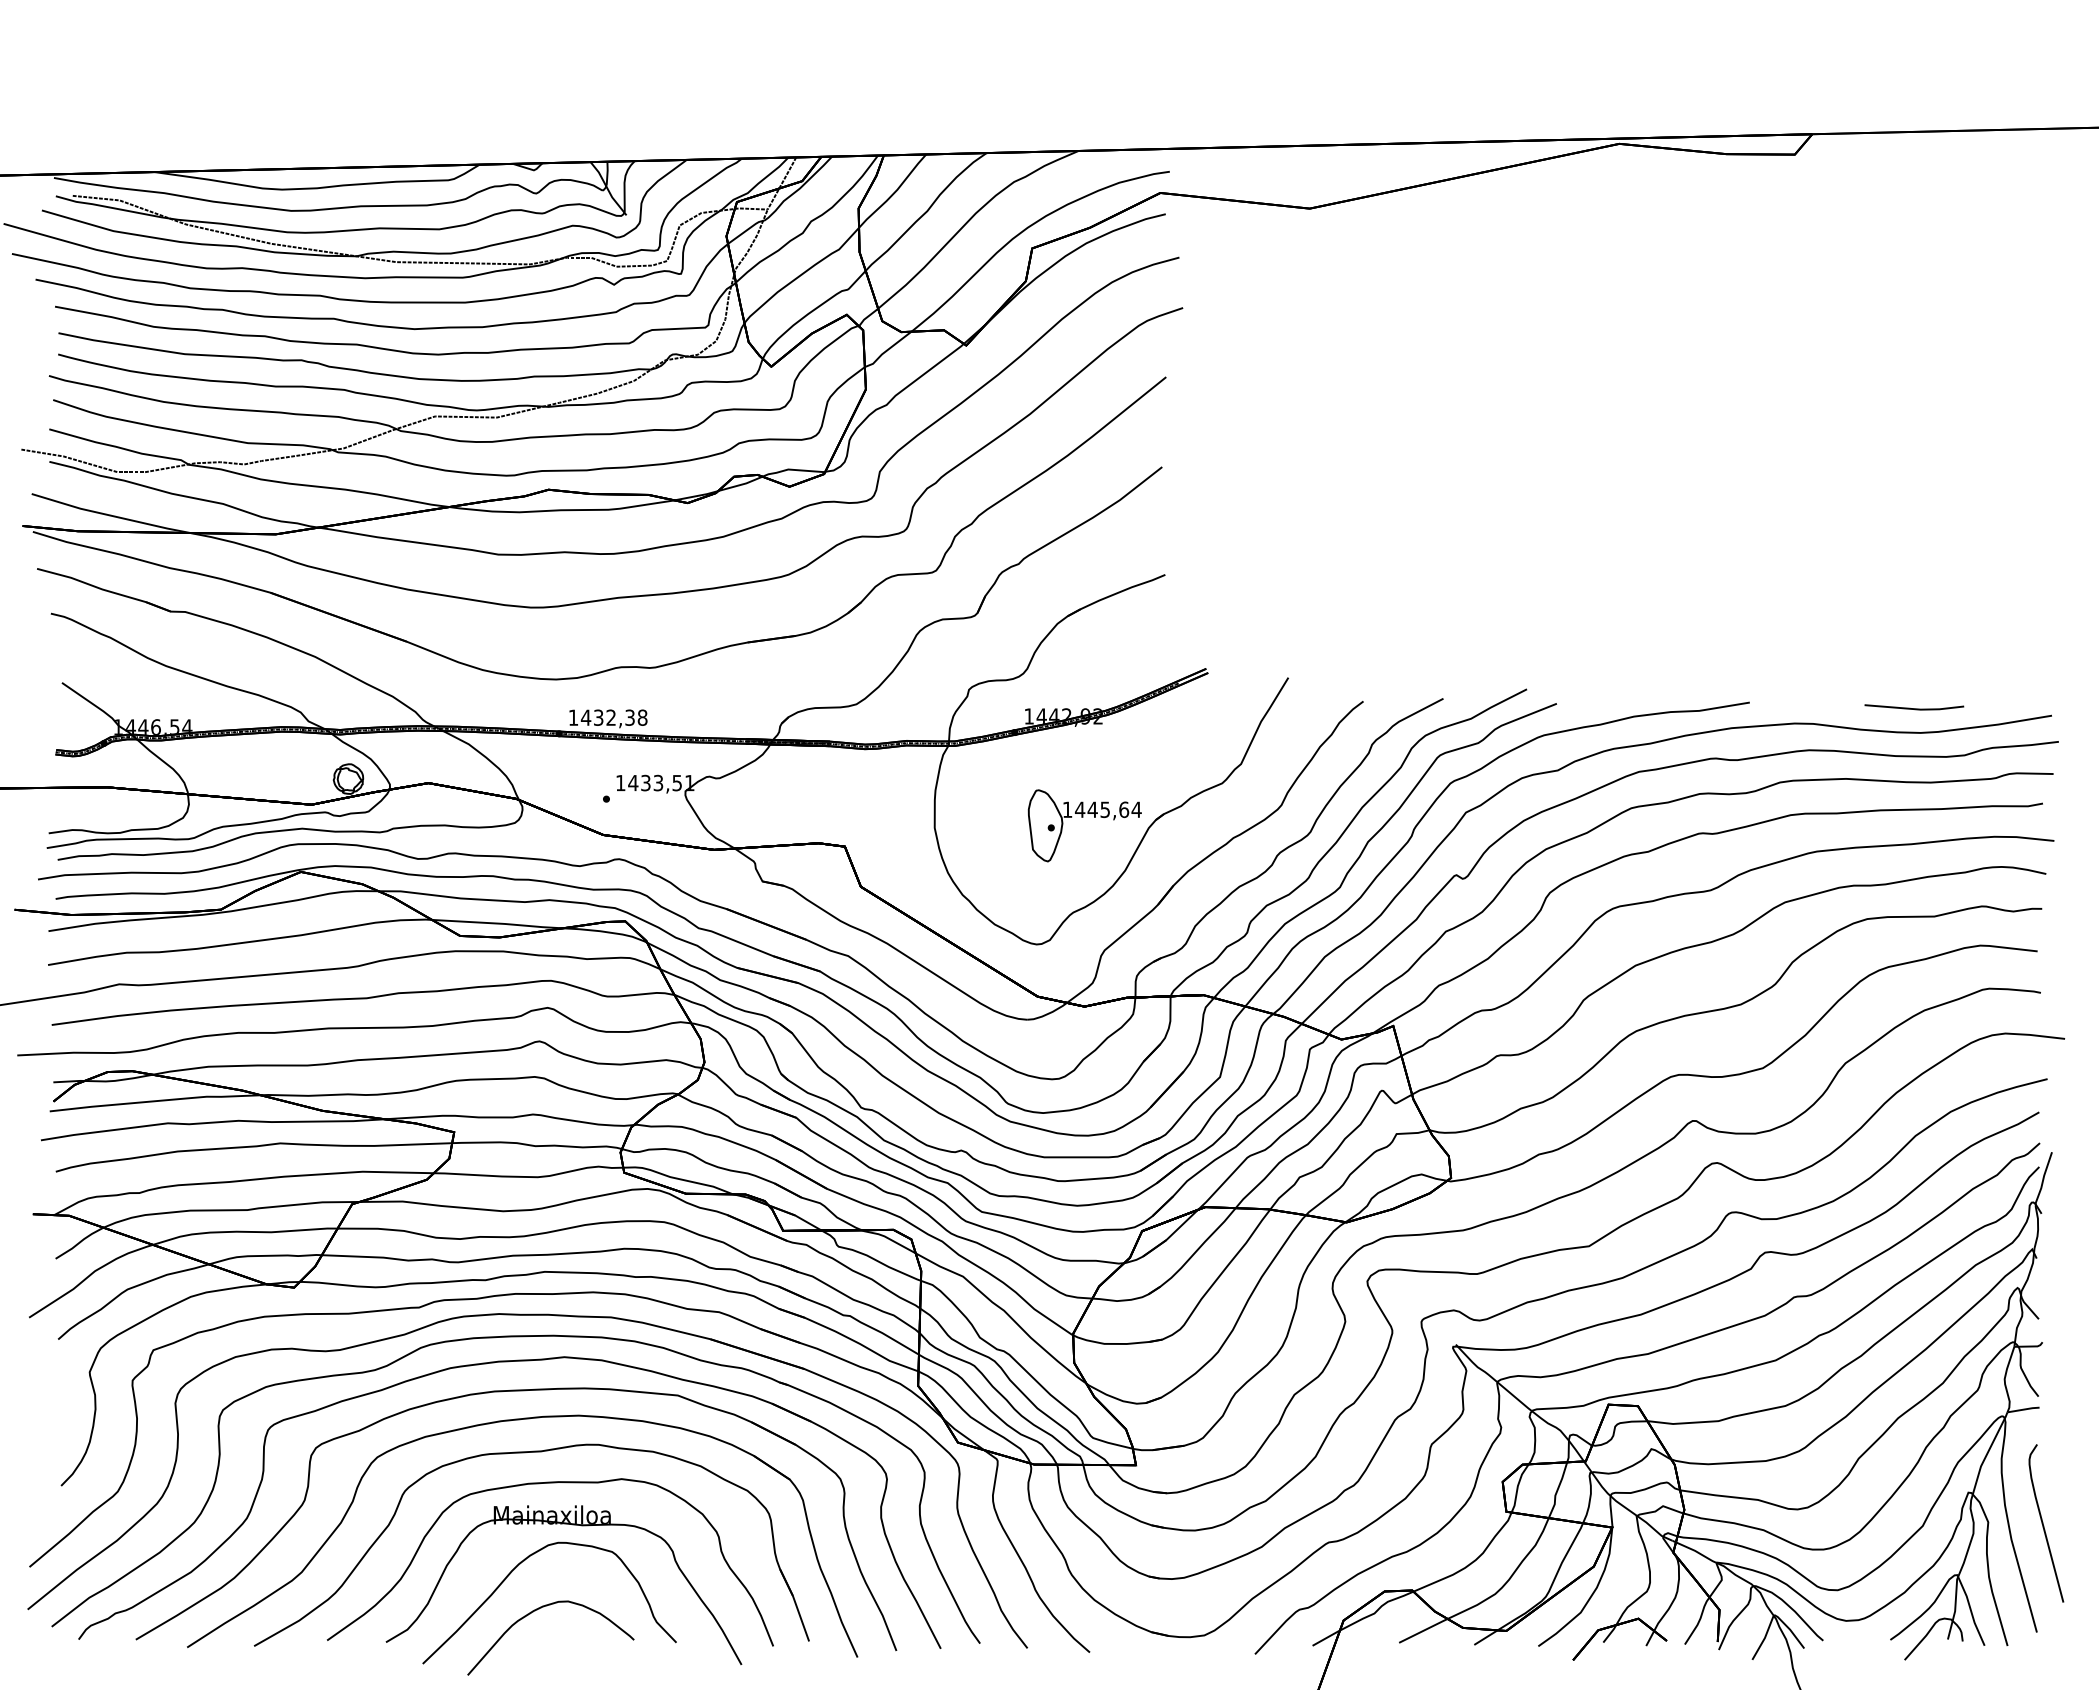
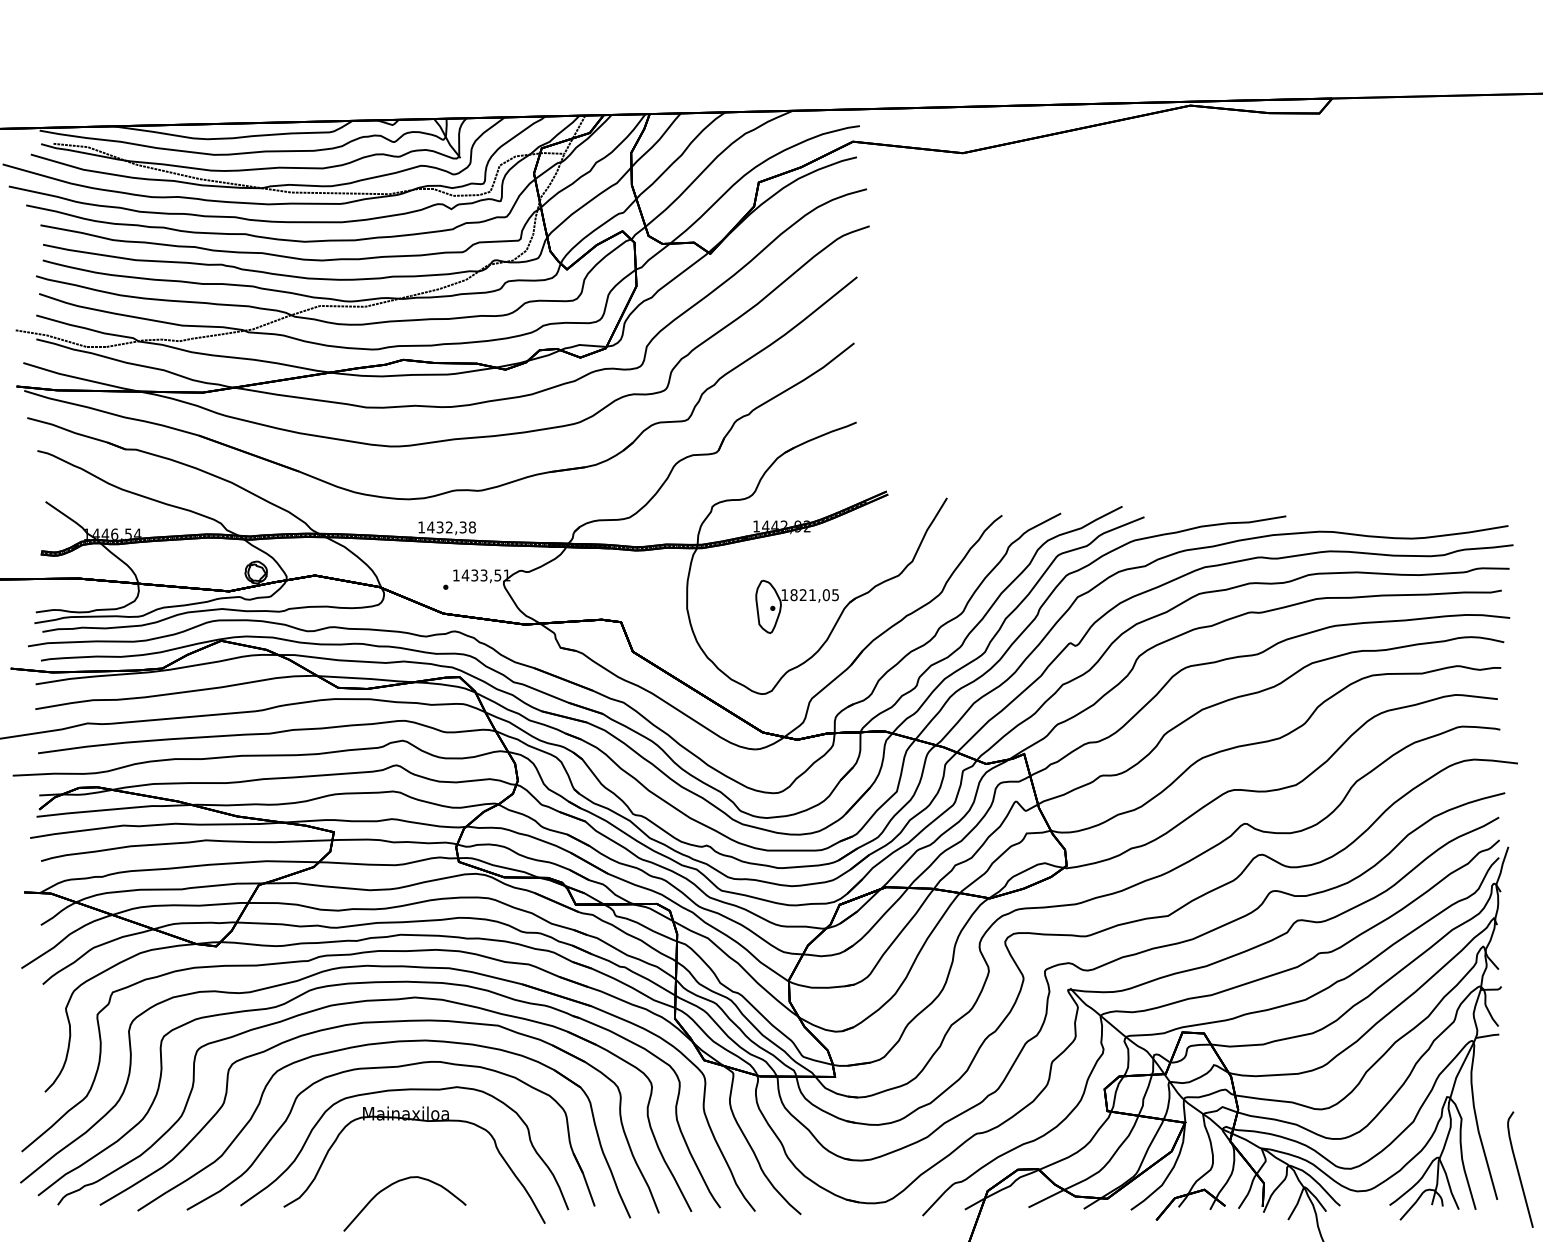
line: (1914, 708) -> (1407, 520), removed
text: (1108, 809) -> (814, 594), 1445,64 -> 1821,05
curve: (2044, 1525) -> (1519, 1171), moved
curve: (519, 1565) -> (381, 1150), removed

